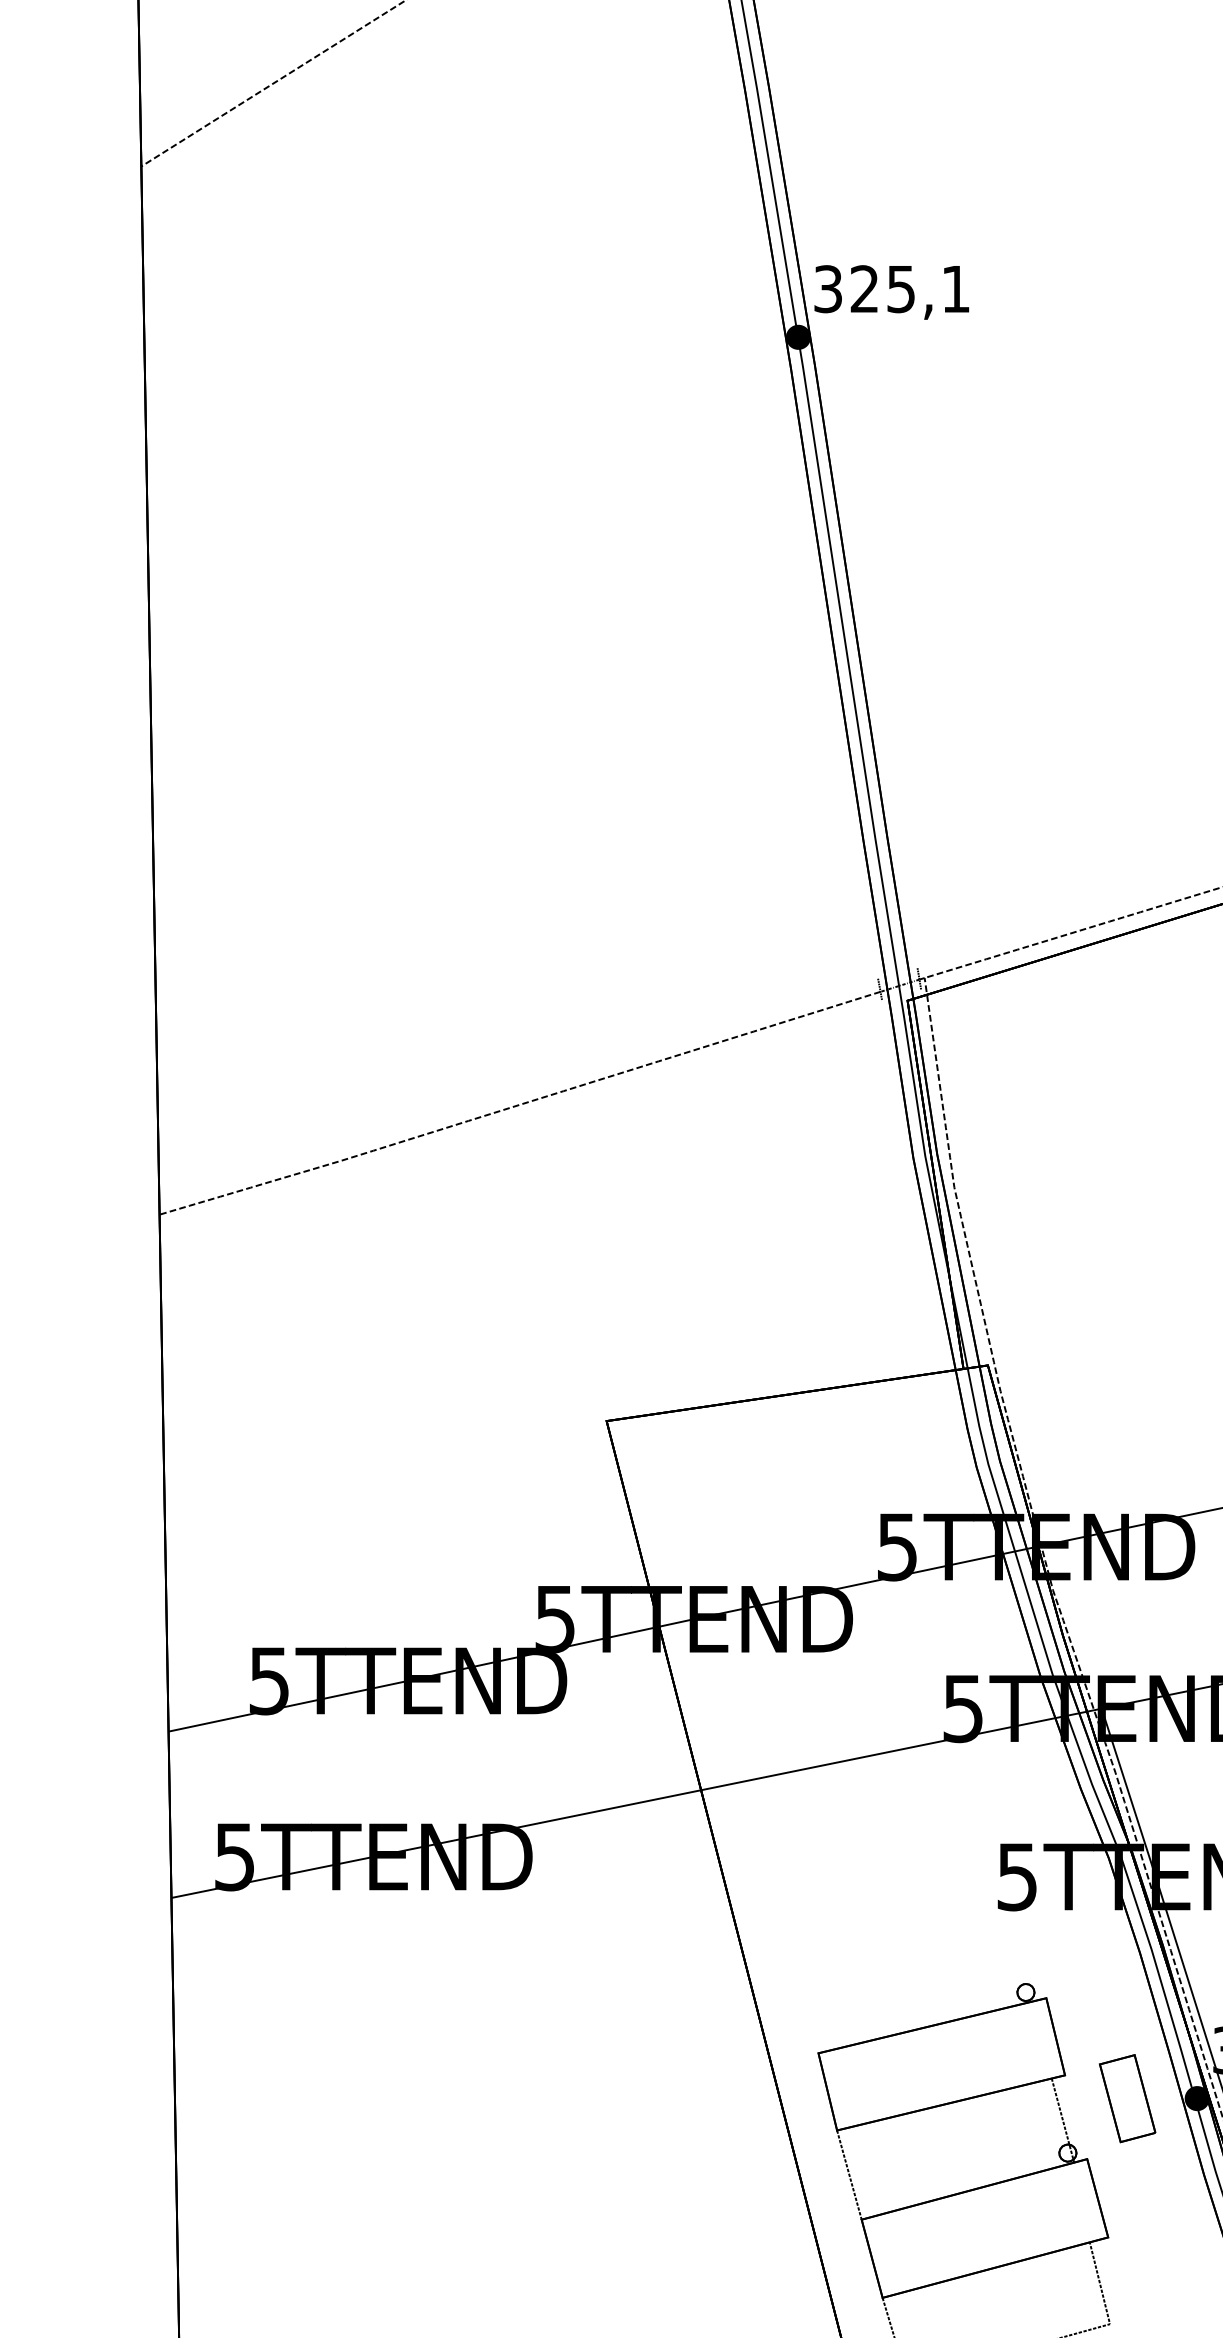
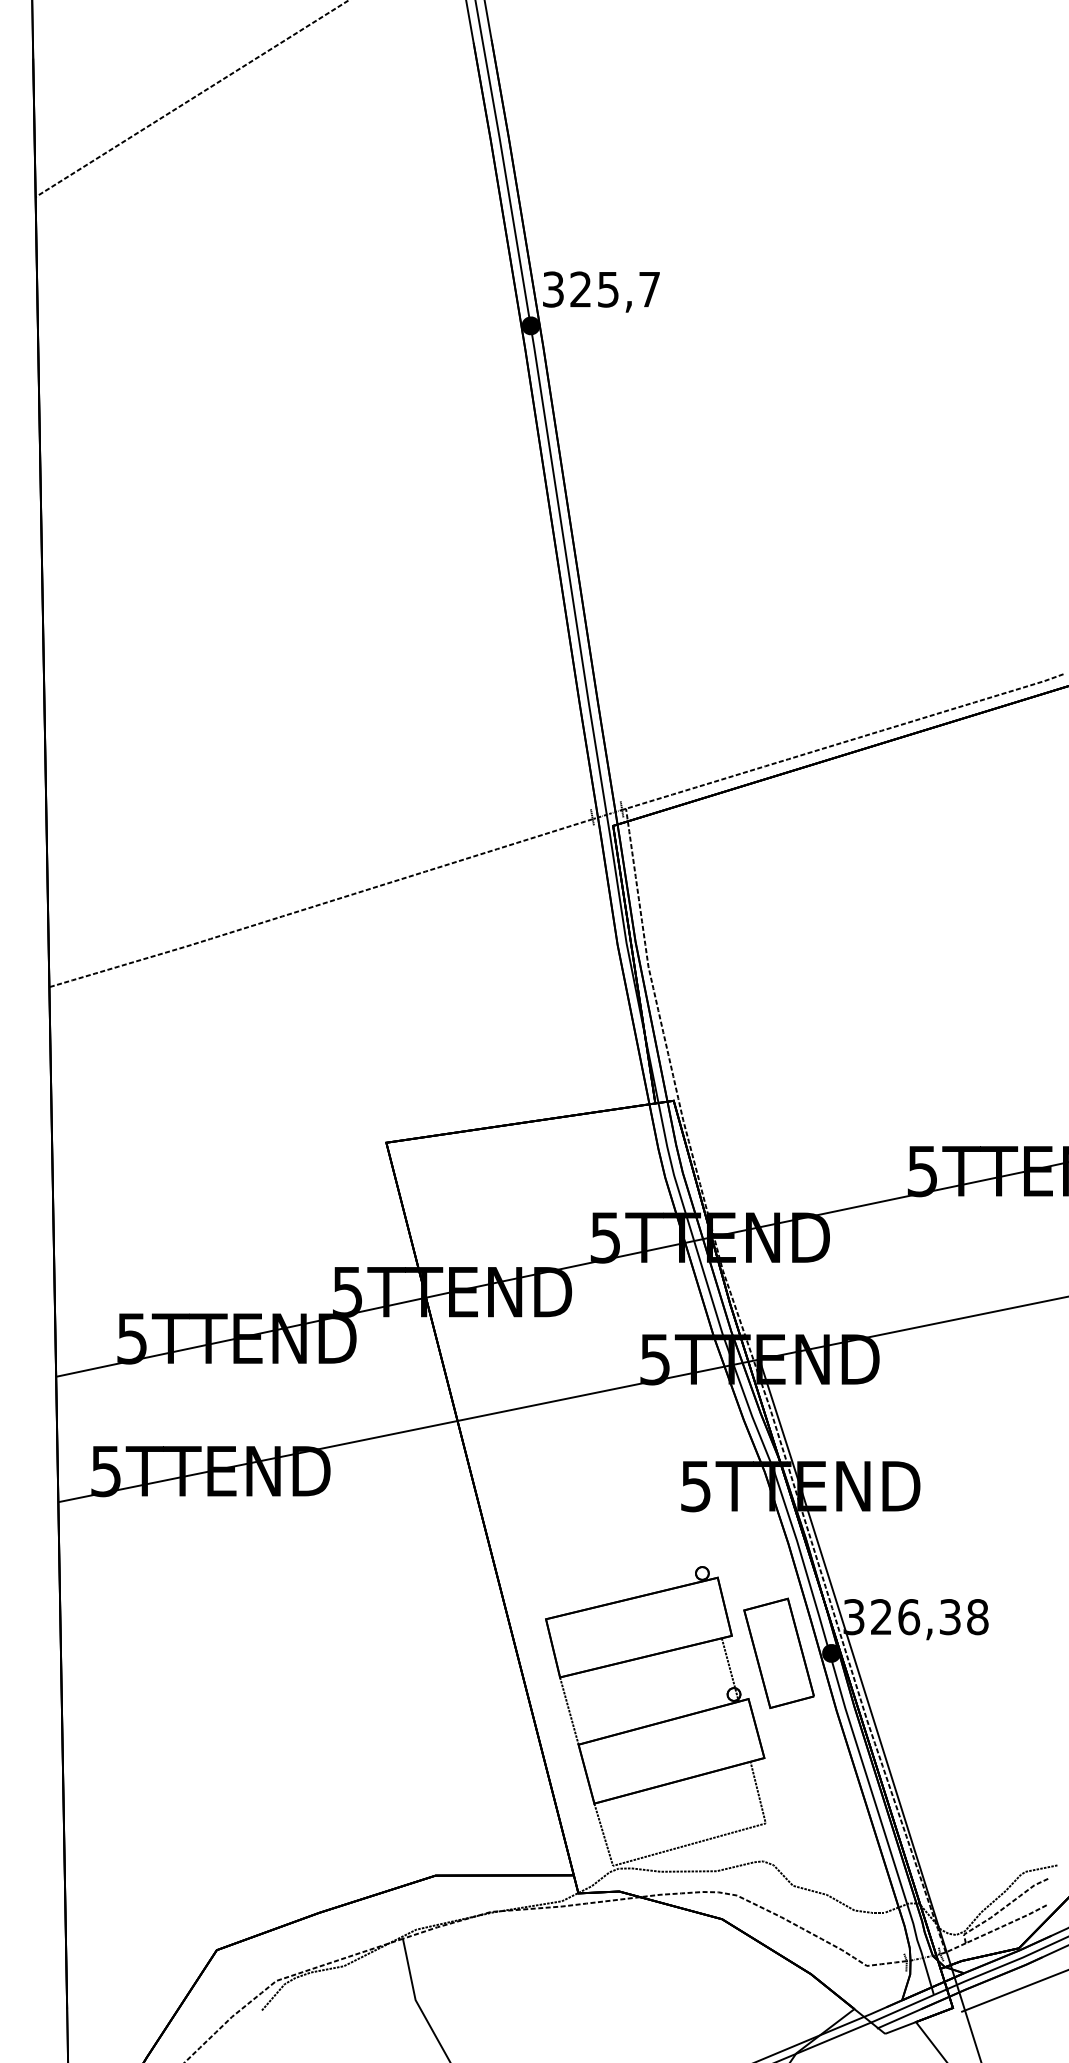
text: (955, 289) -> (649, 289), 325,1 -> 325,7
part: (1126, 2098) -> (778, 1653), size x1.67

